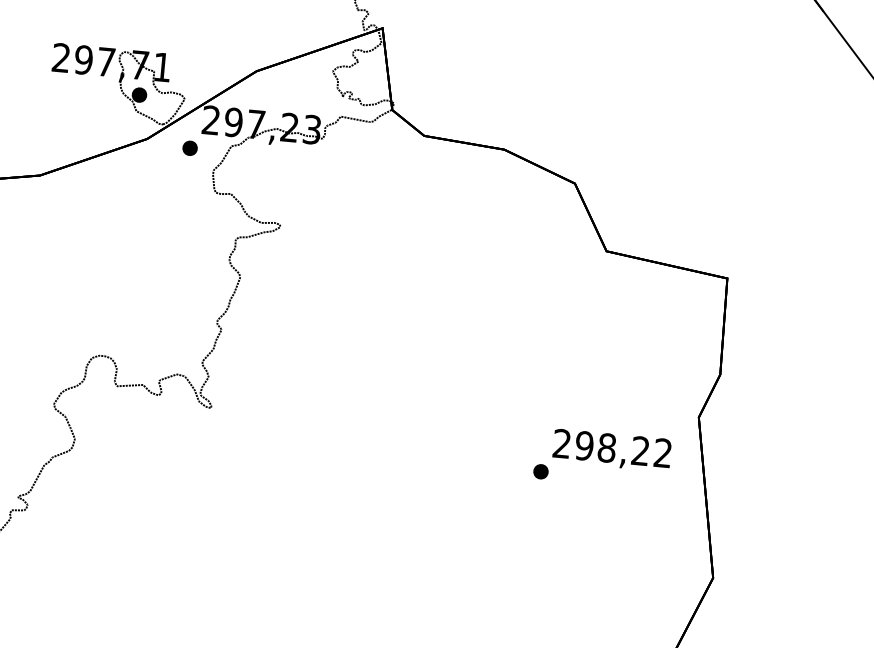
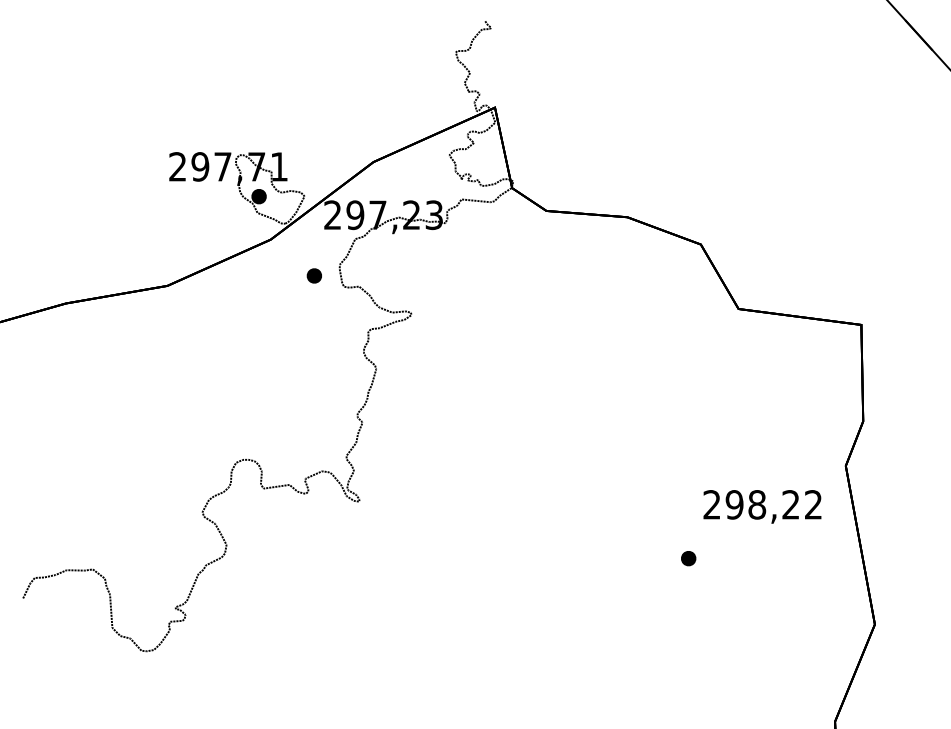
part: (189, 147) -> (313, 275), moved
part: (540, 471) -> (688, 558), moved

